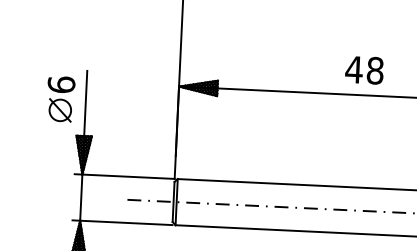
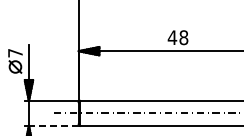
text: (61, 83) -> (15, 52), 6 -> 7
line: (125, 222) -> (53, 125), solid -> dashed

